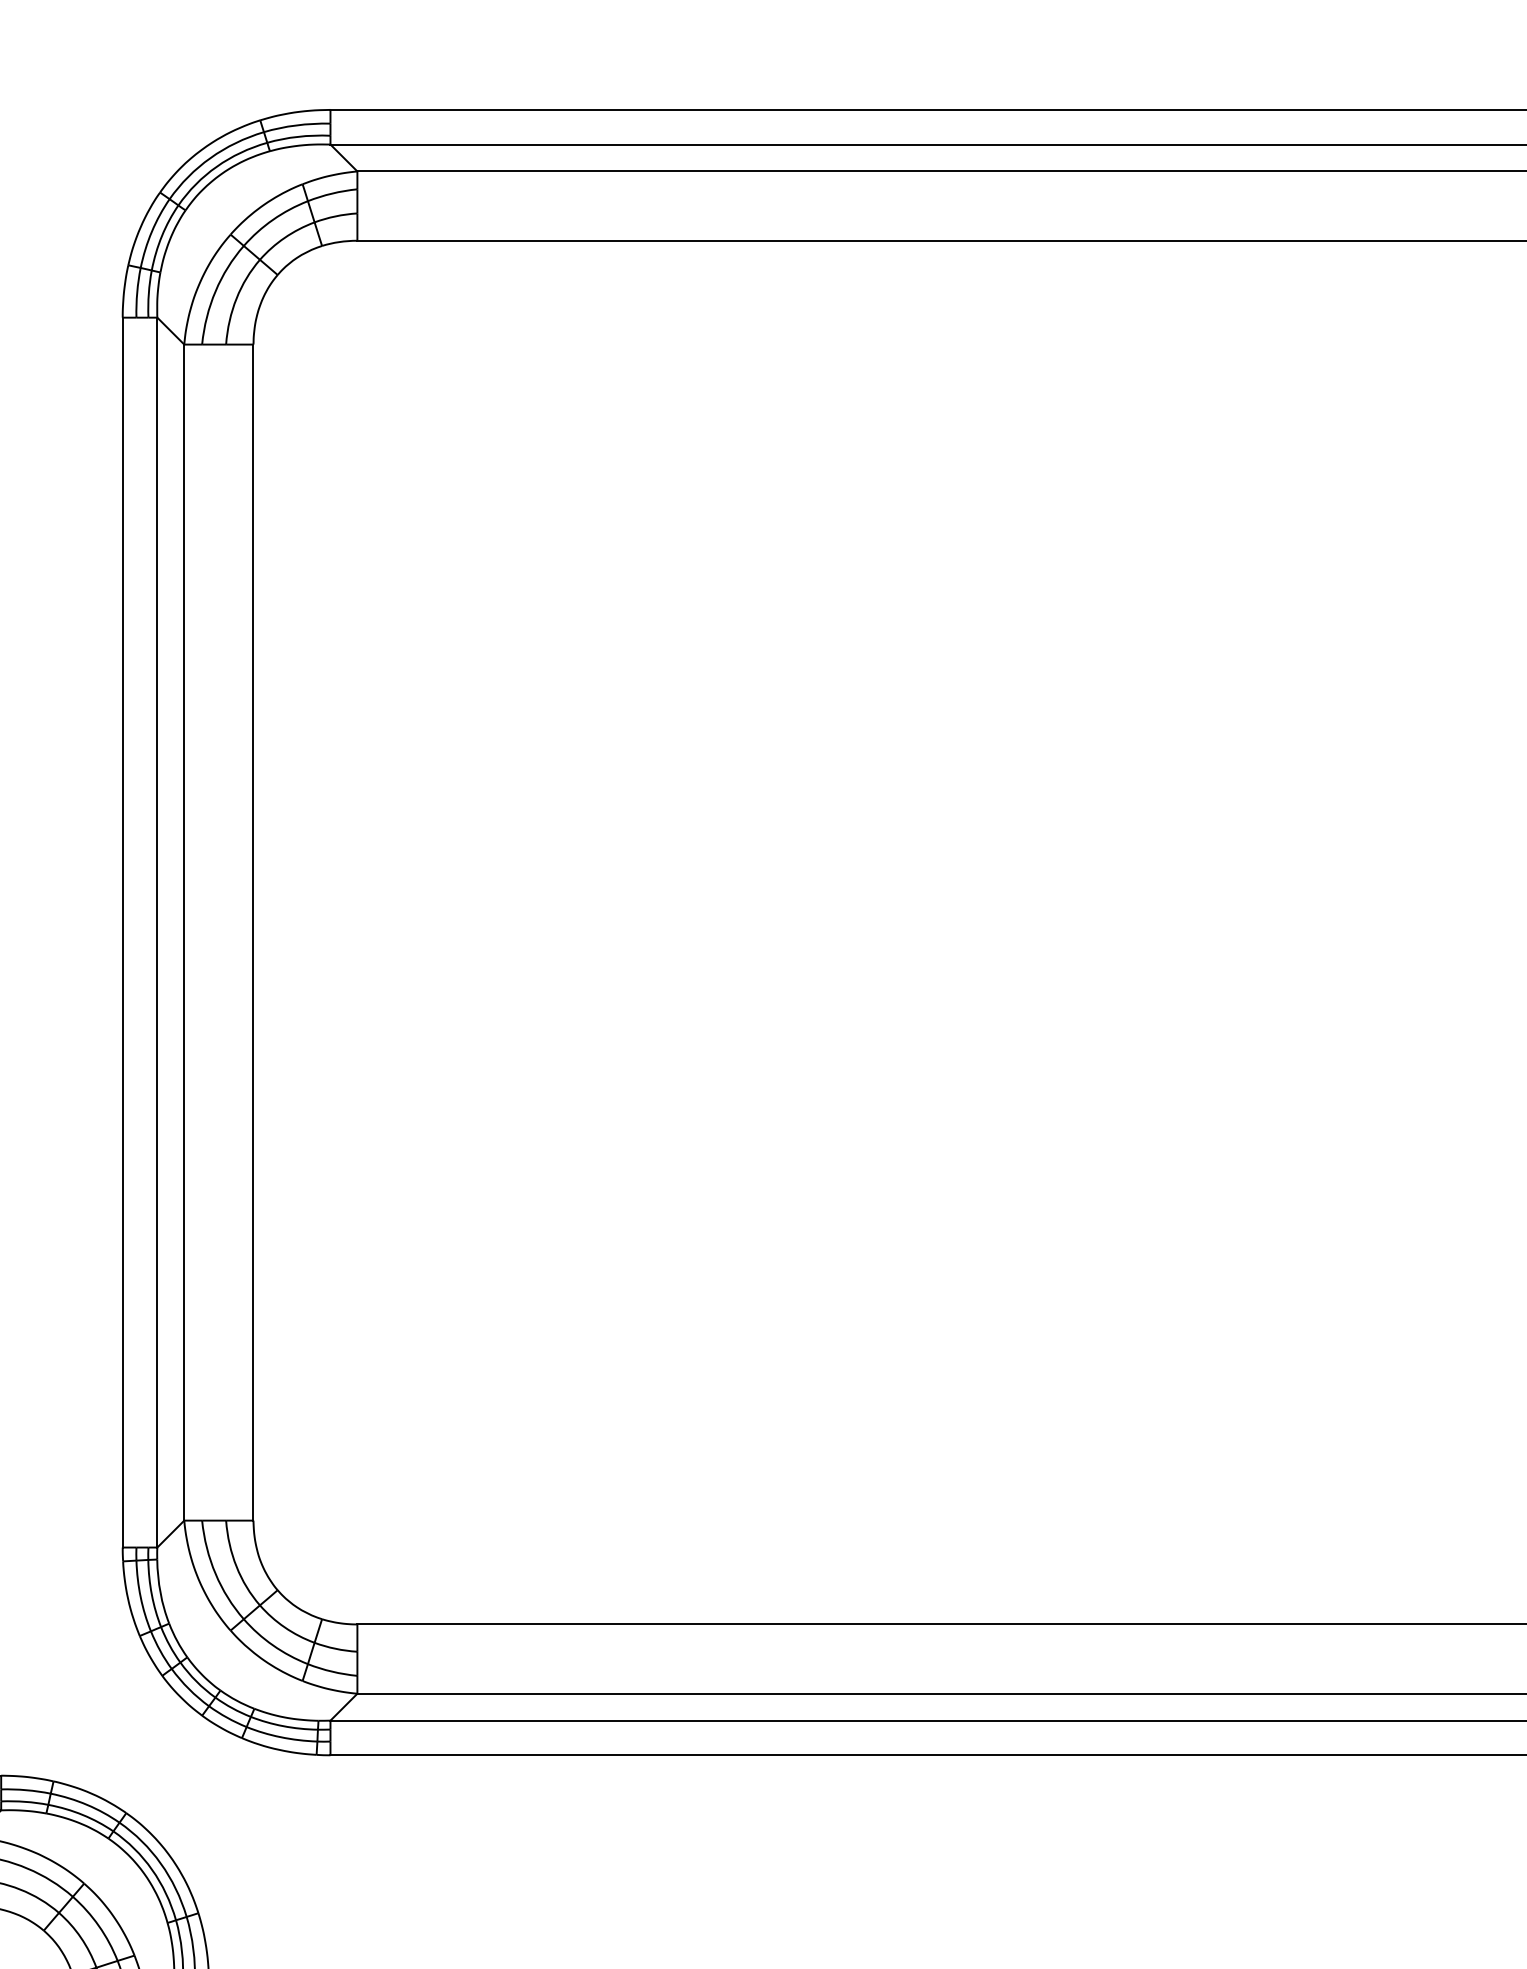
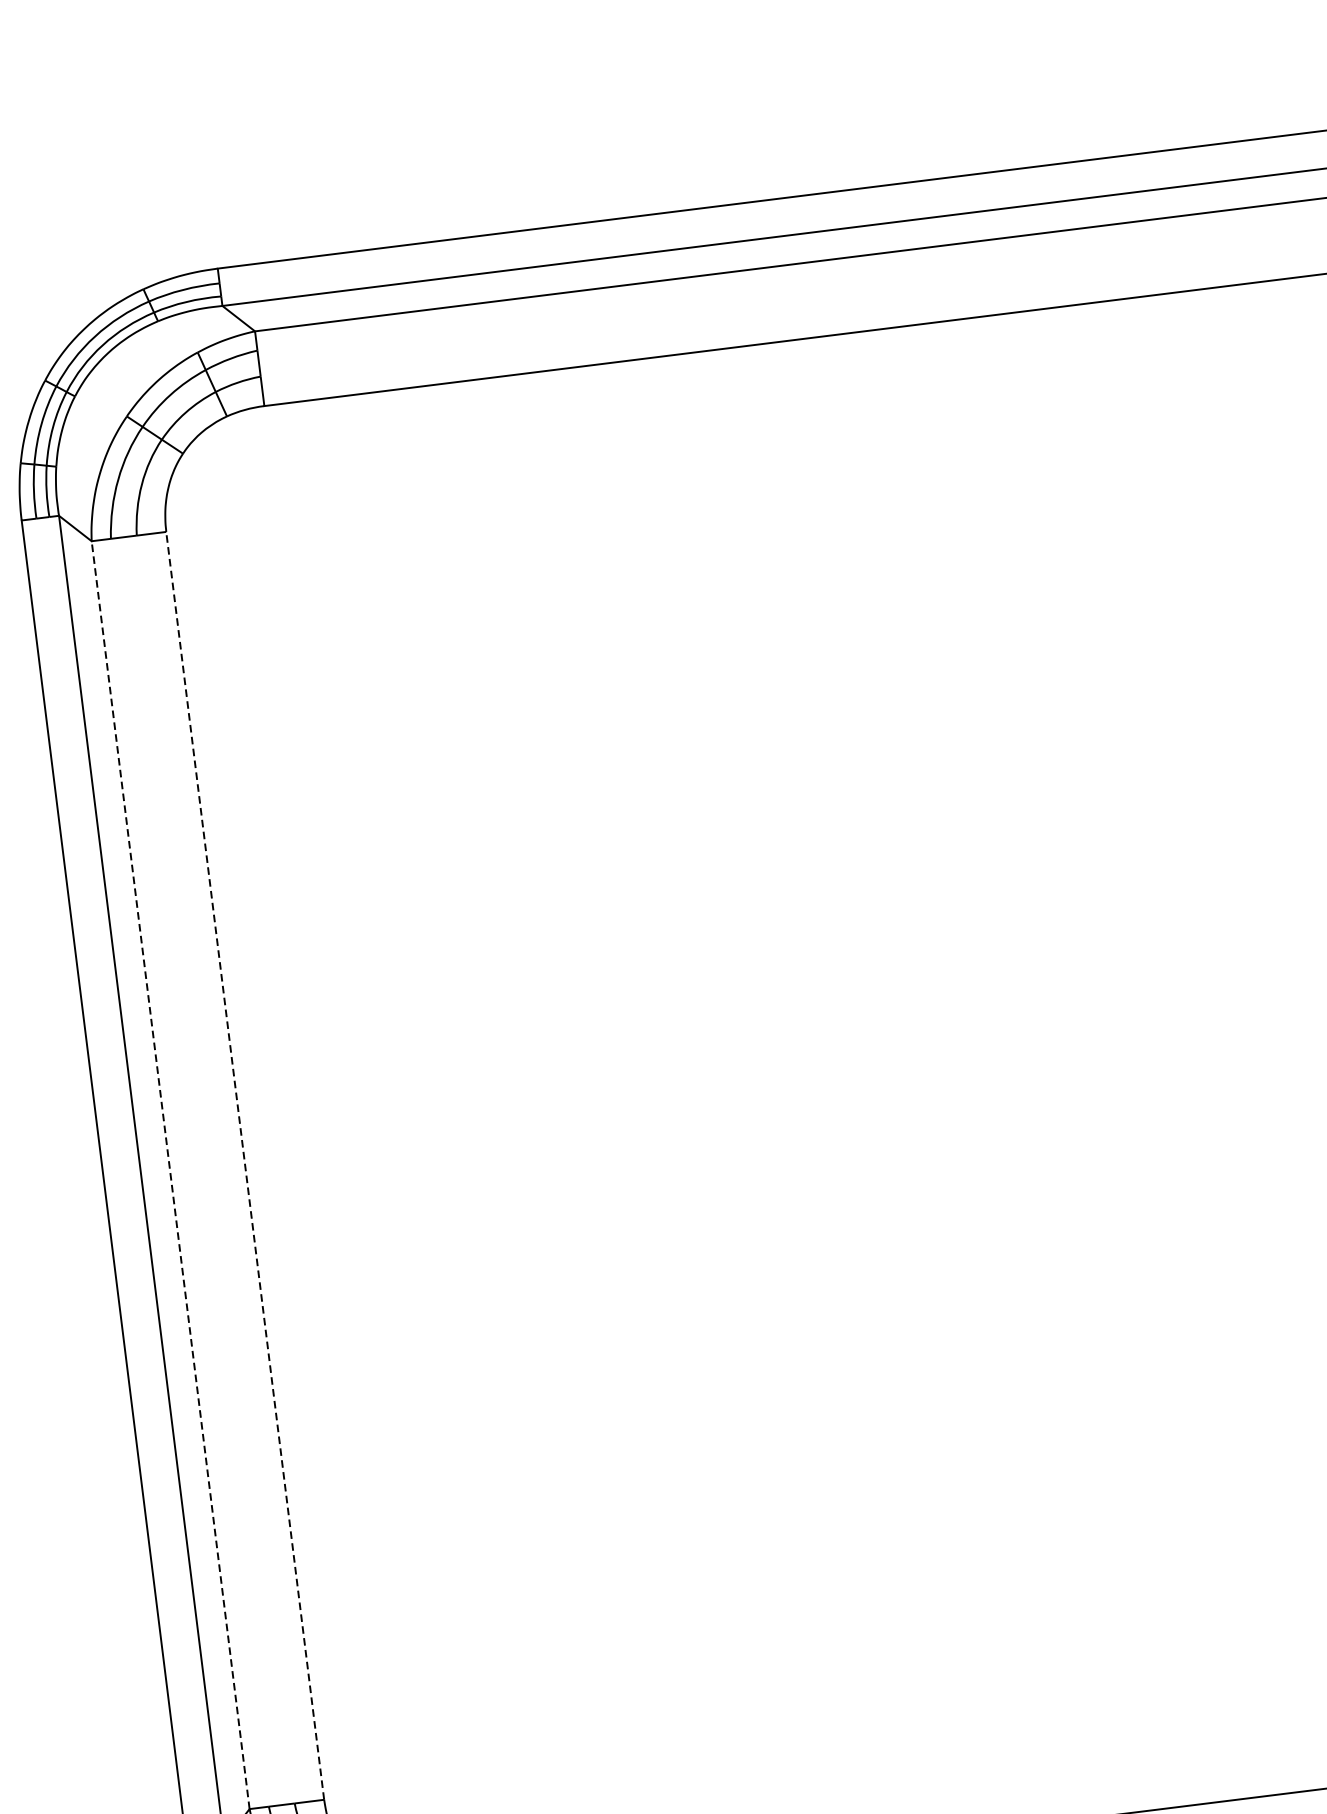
line: (184, 932) -> (170, 1175), solid -> dashed
line: (253, 932) -> (245, 1165), solid -> dashed

